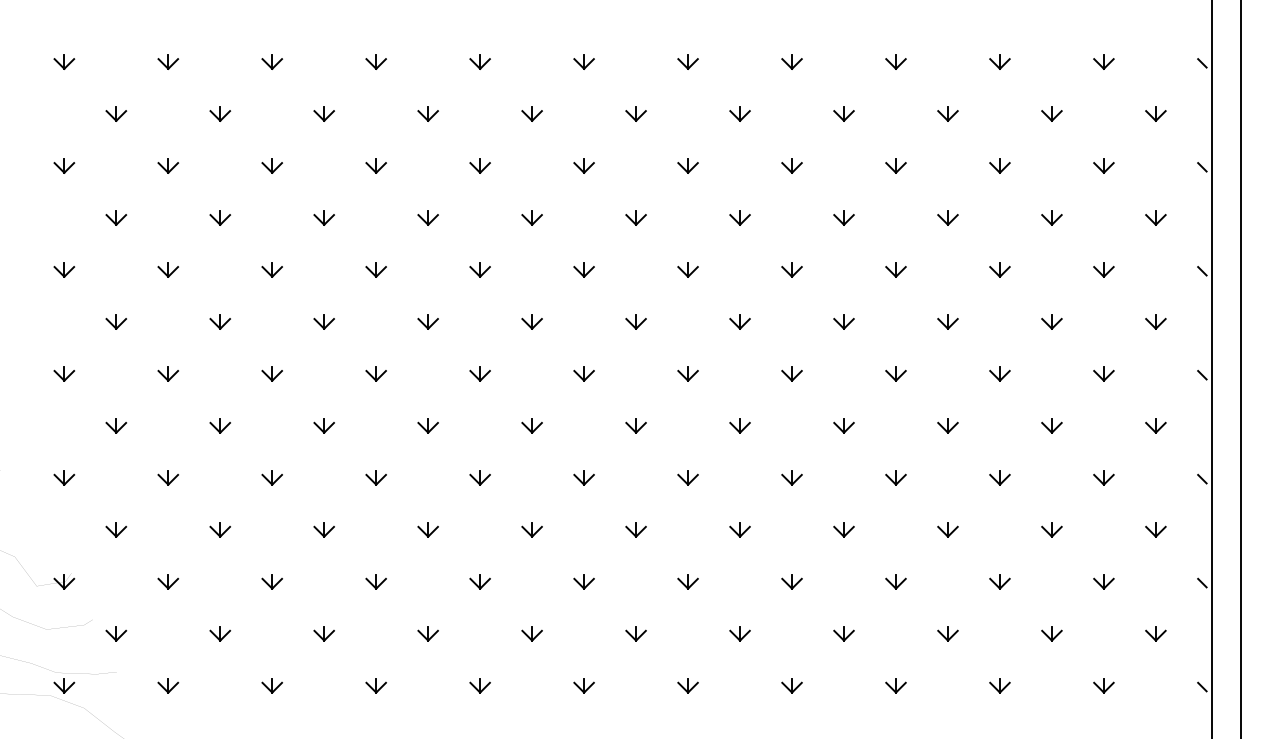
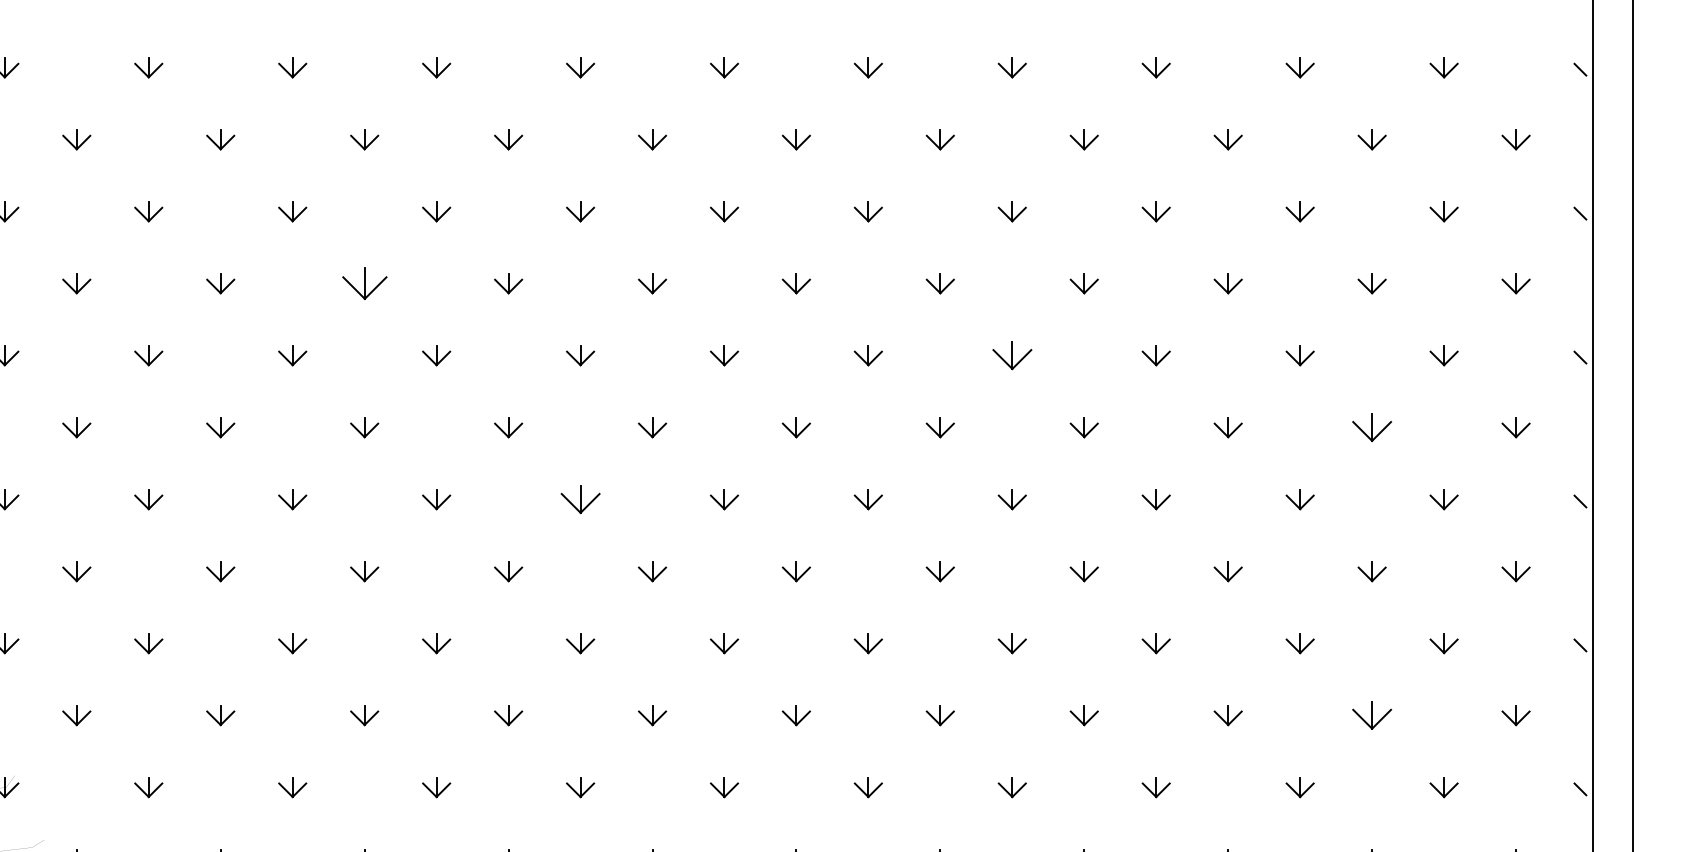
part: (323, 217) -> (363, 283), size x1.6
part: (791, 269) -> (1011, 355), size x1.4
part: (1051, 321) -> (1371, 427), size x1.4
part: (479, 373) -> (579, 499), size x1.4
part: (1051, 529) -> (1371, 715), size x1.4

